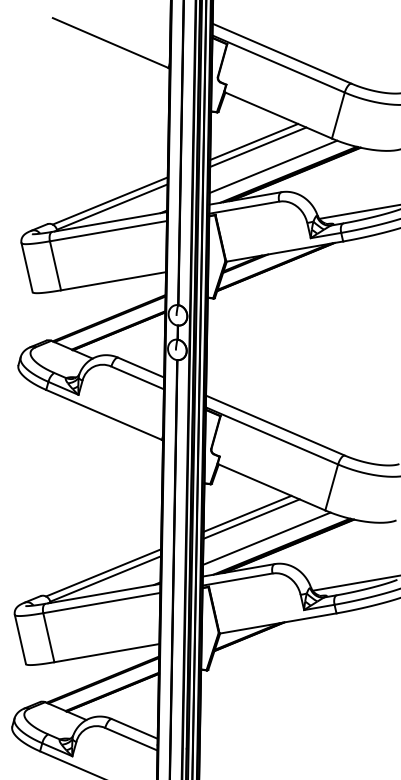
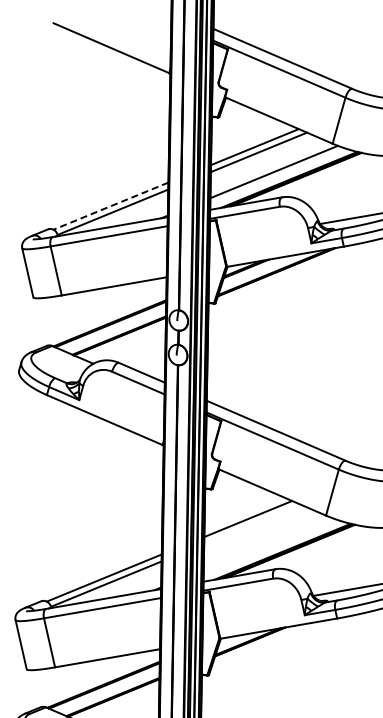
line: (109, 201) -> (110, 206), solid -> dashed
line: (251, 518) -> (252, 523), removed
line: (266, 538) -> (267, 543), removed

